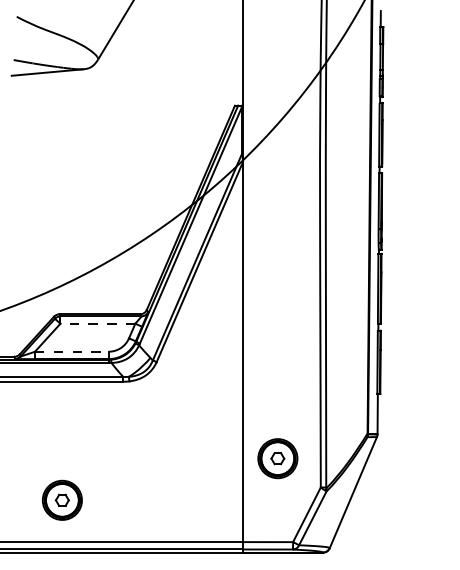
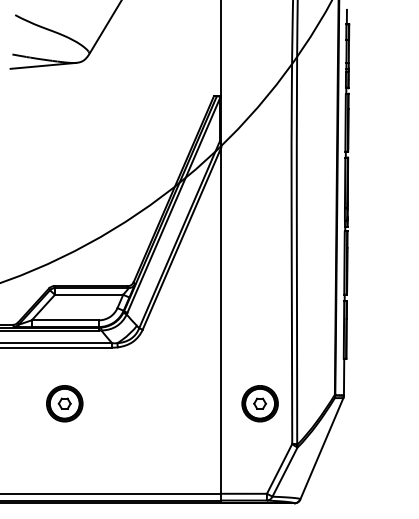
line: (97, 323) -> (88, 294), dashed -> solid
line: (71, 351) -> (65, 320), dashed -> solid
part: (277, 458) -> (259, 403), moved
part: (62, 500) -> (64, 403), moved

